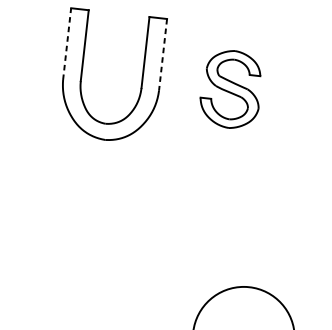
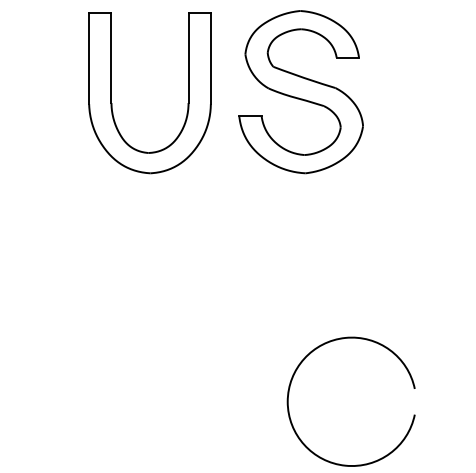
line: (67, 44) -> (89, 58), dashed -> solid
line: (162, 54) -> (210, 58), dashed -> solid
part: (230, 89) -> (300, 92), size x1.67

